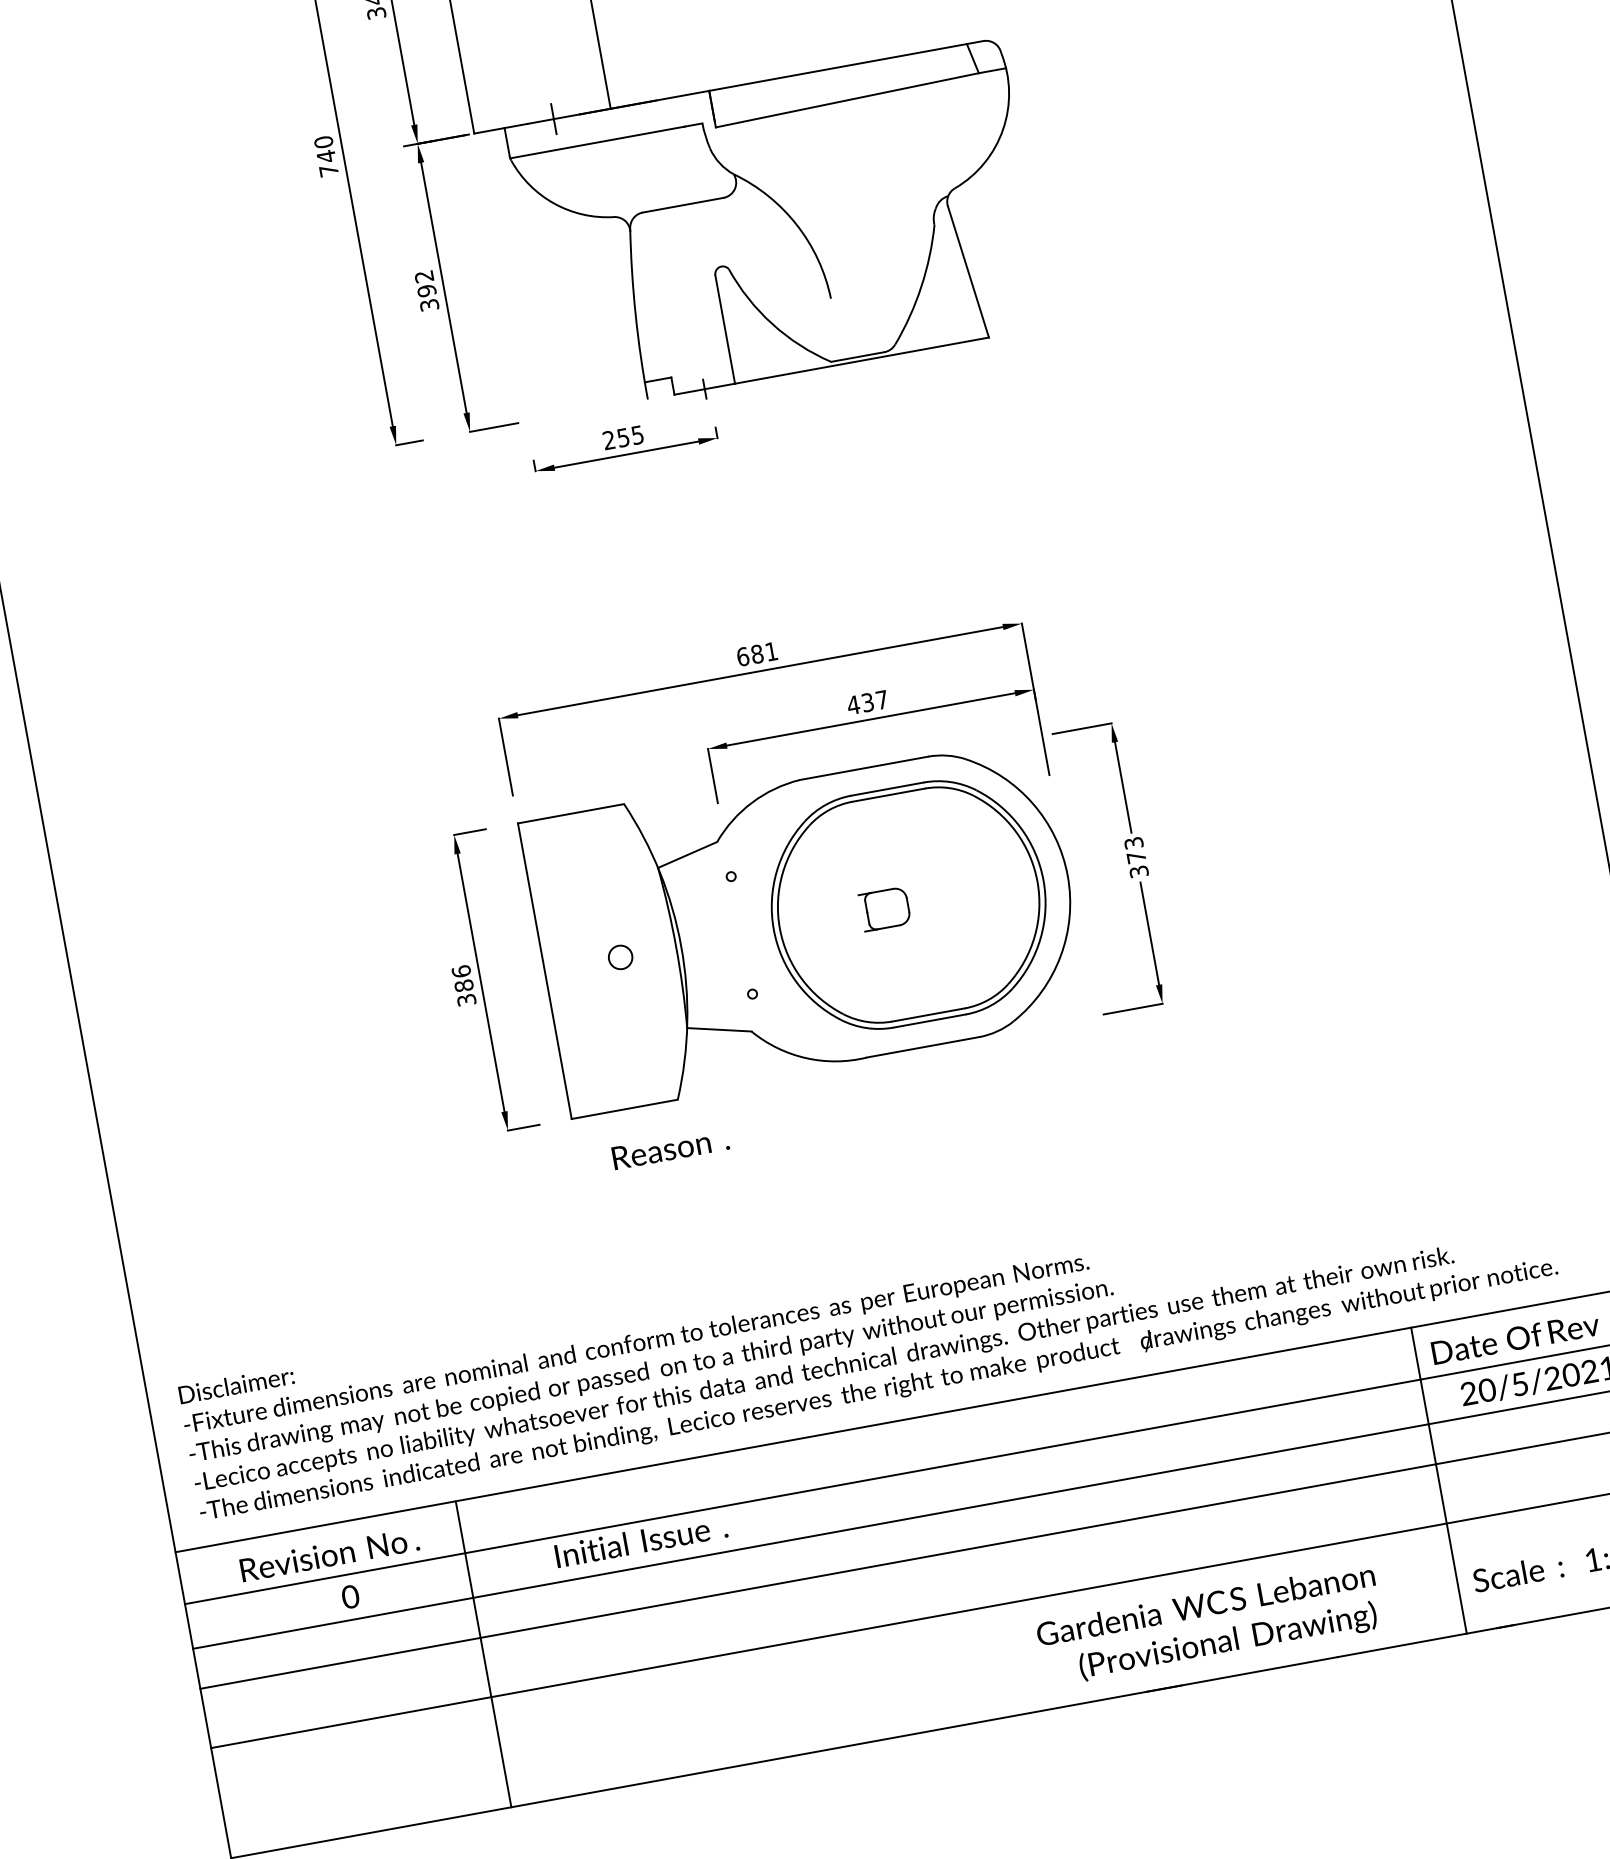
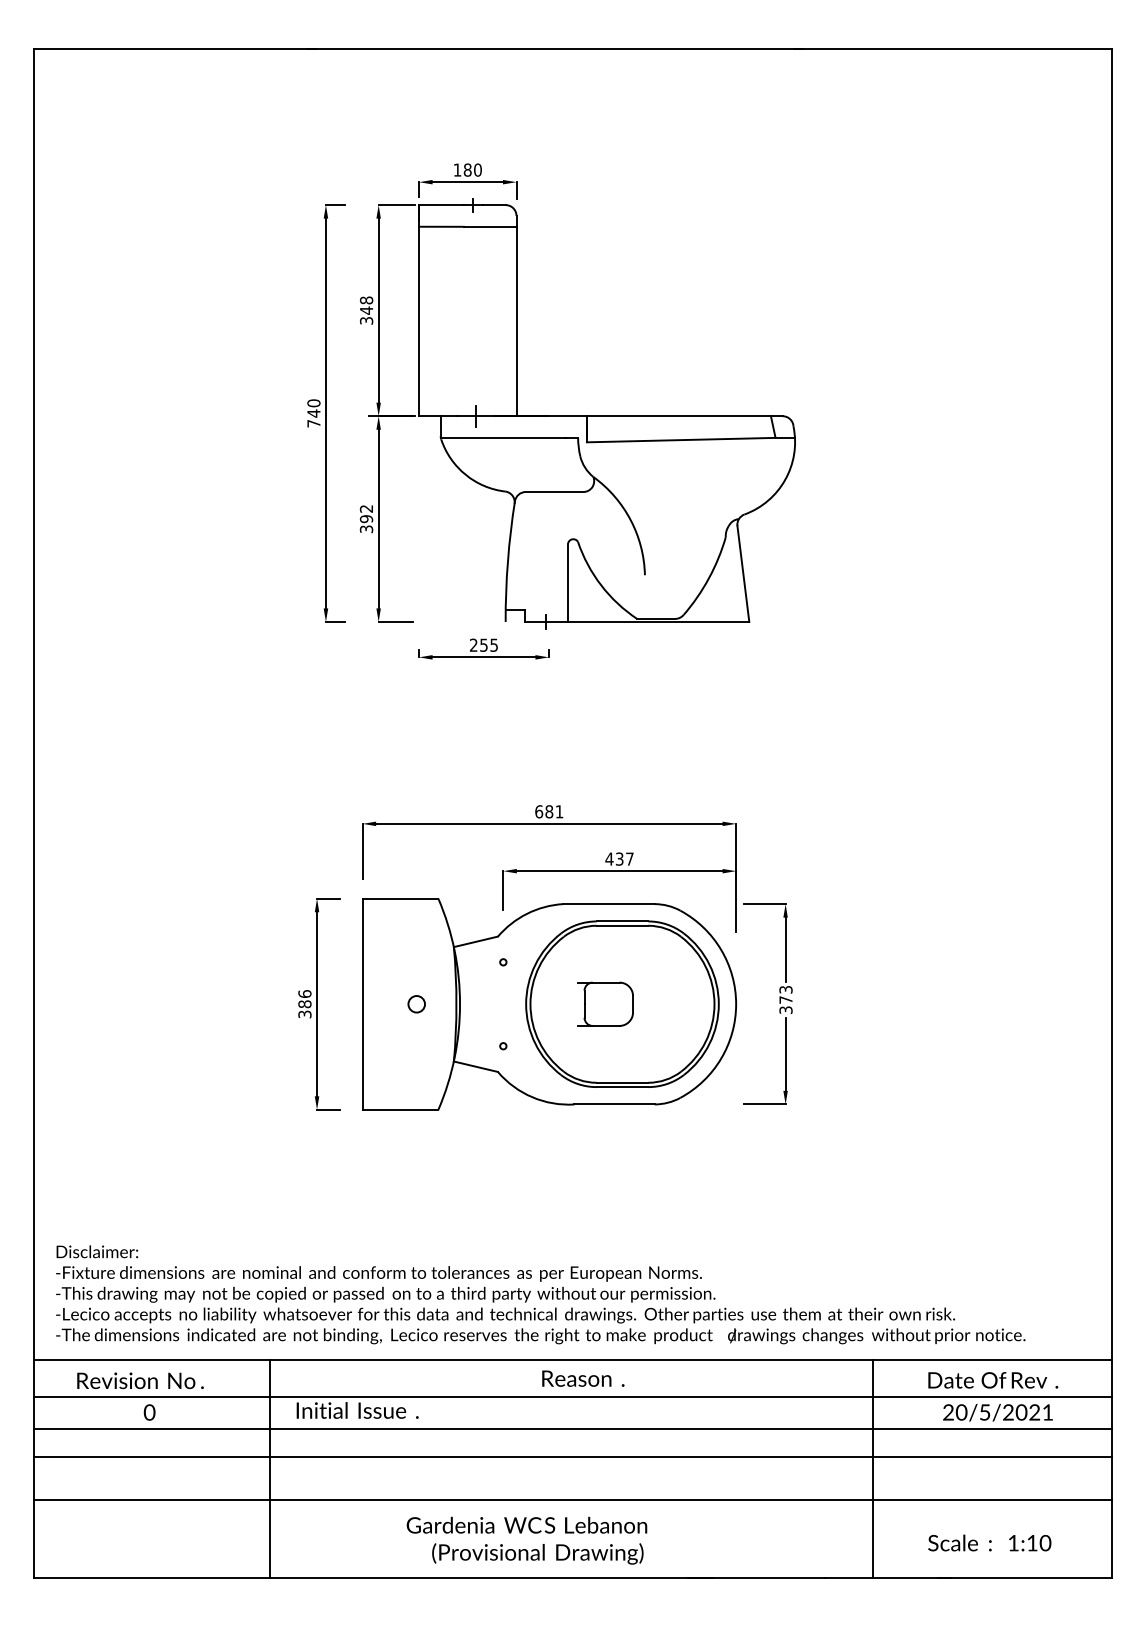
part: (884, 908) -> (605, 1003), size x1.67
text: (670, 1148) -> (583, 1378), moved
line: (1438, 1480) -> (872, 1468), moved
text: (1208, 1625) -> (526, 1540), moved
line: (483, 1653) -> (270, 1468), moved

